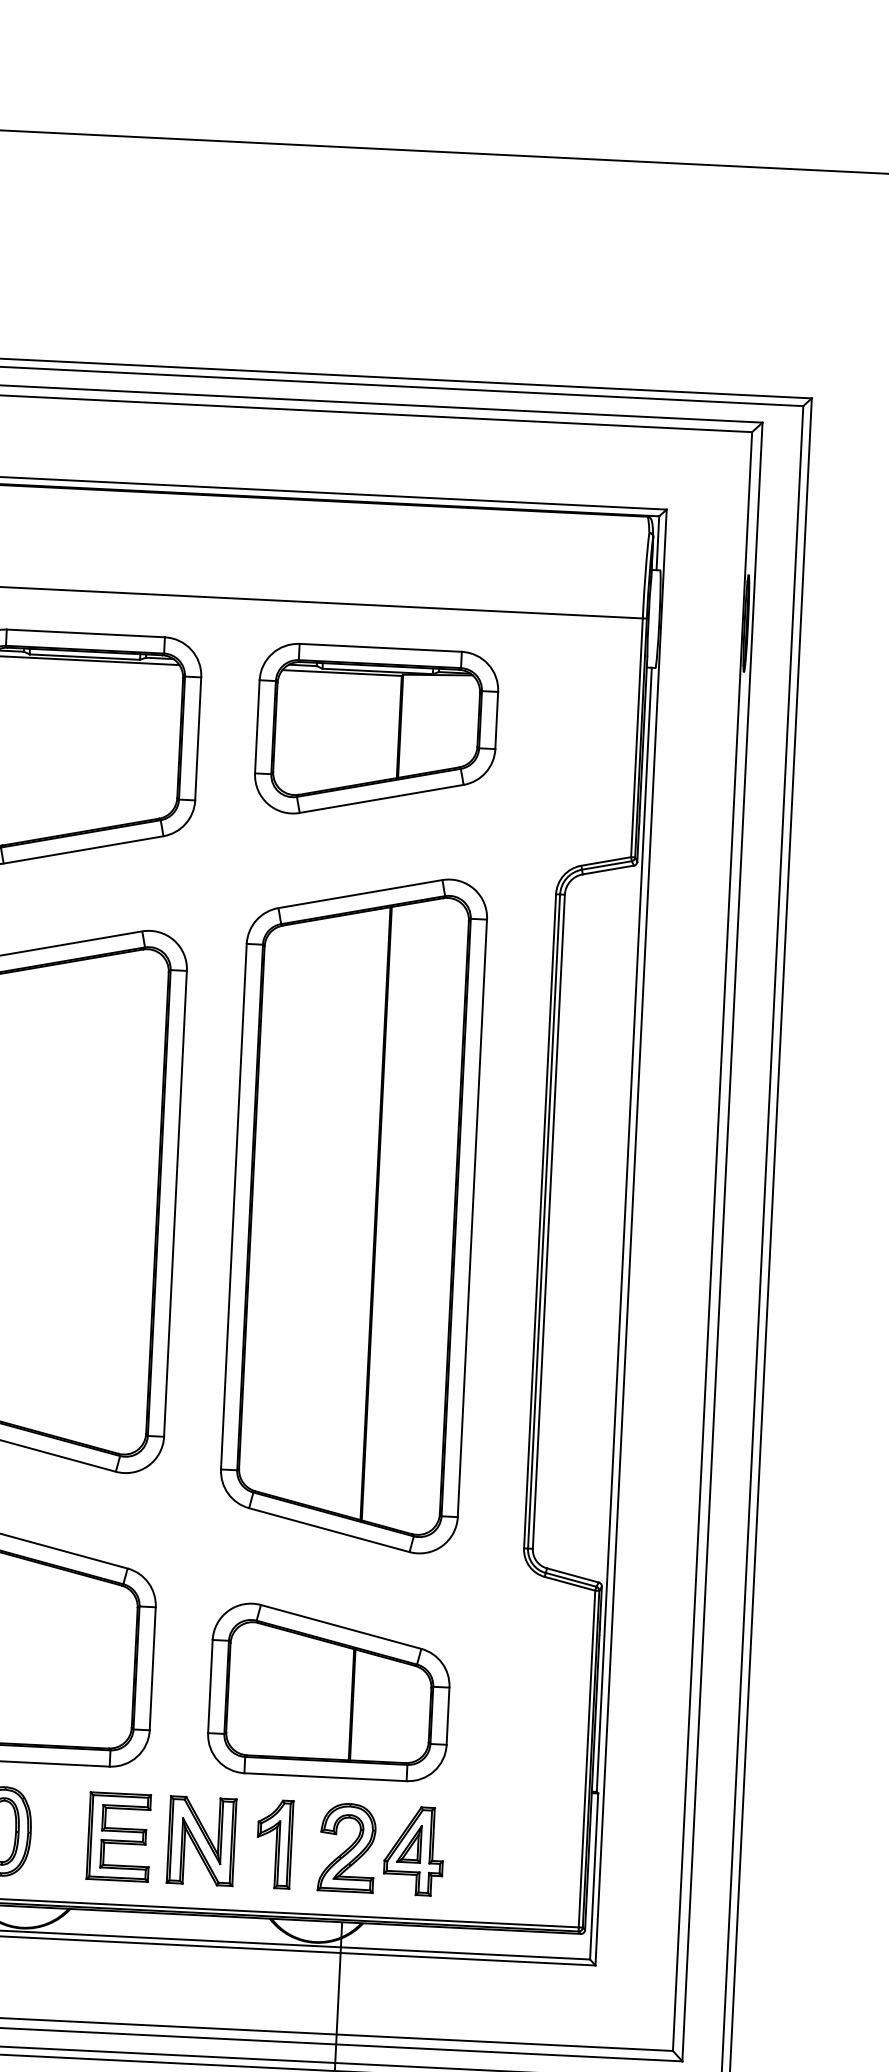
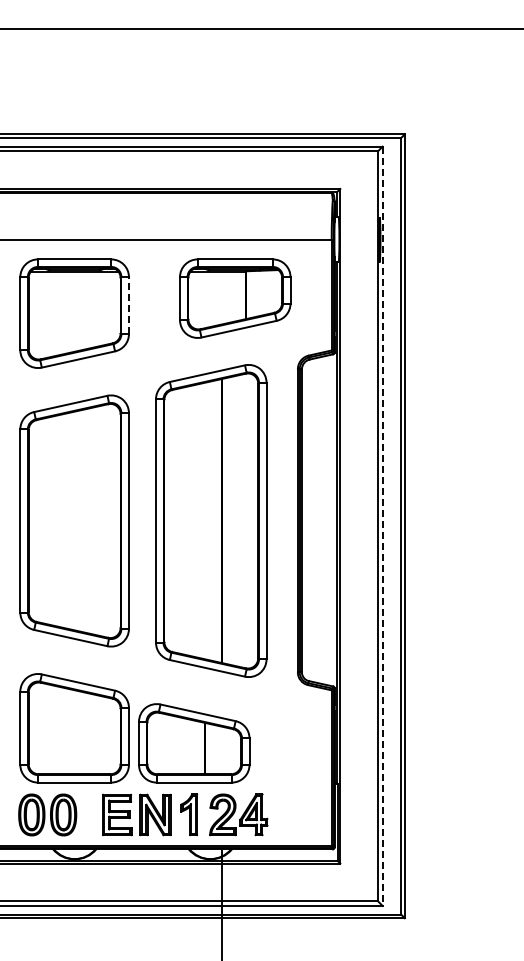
part: (377, 732) -> (235, 298), moved
line: (197, 738) -> (128, 305), solid -> dashed
line: (722, 1242) -> (382, 526), solid -> dashed
part: (330, 1692) -> (194, 743), moved

